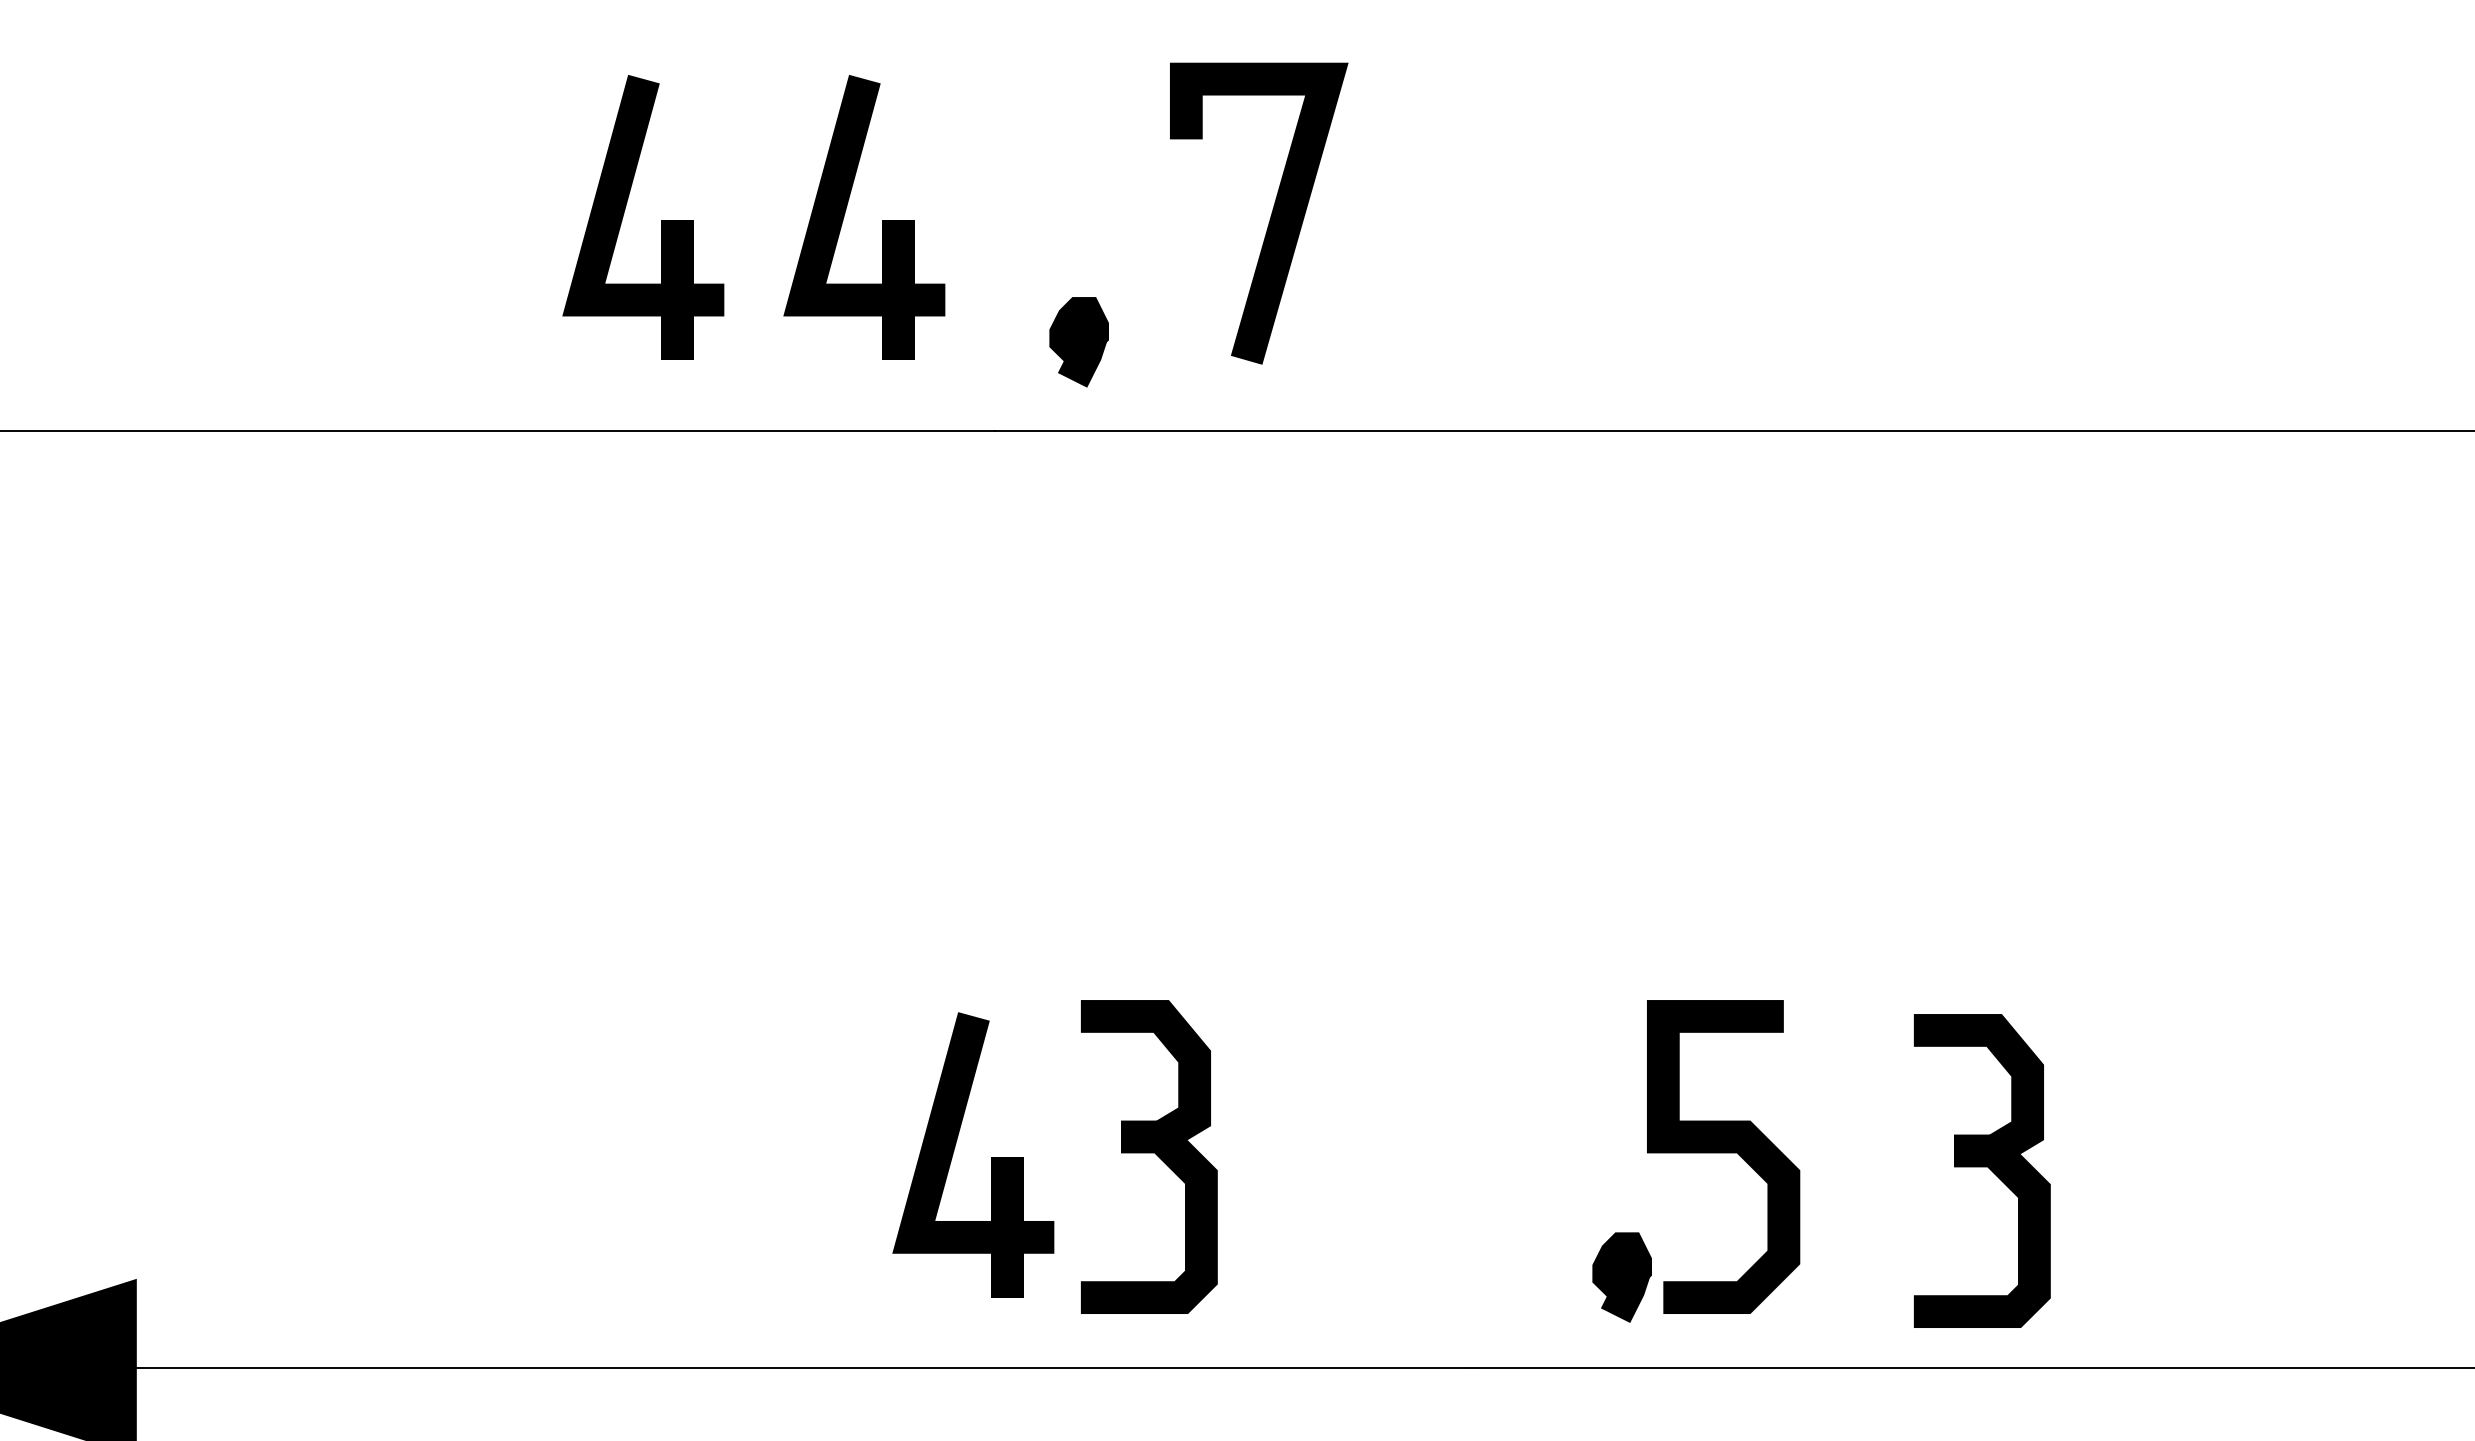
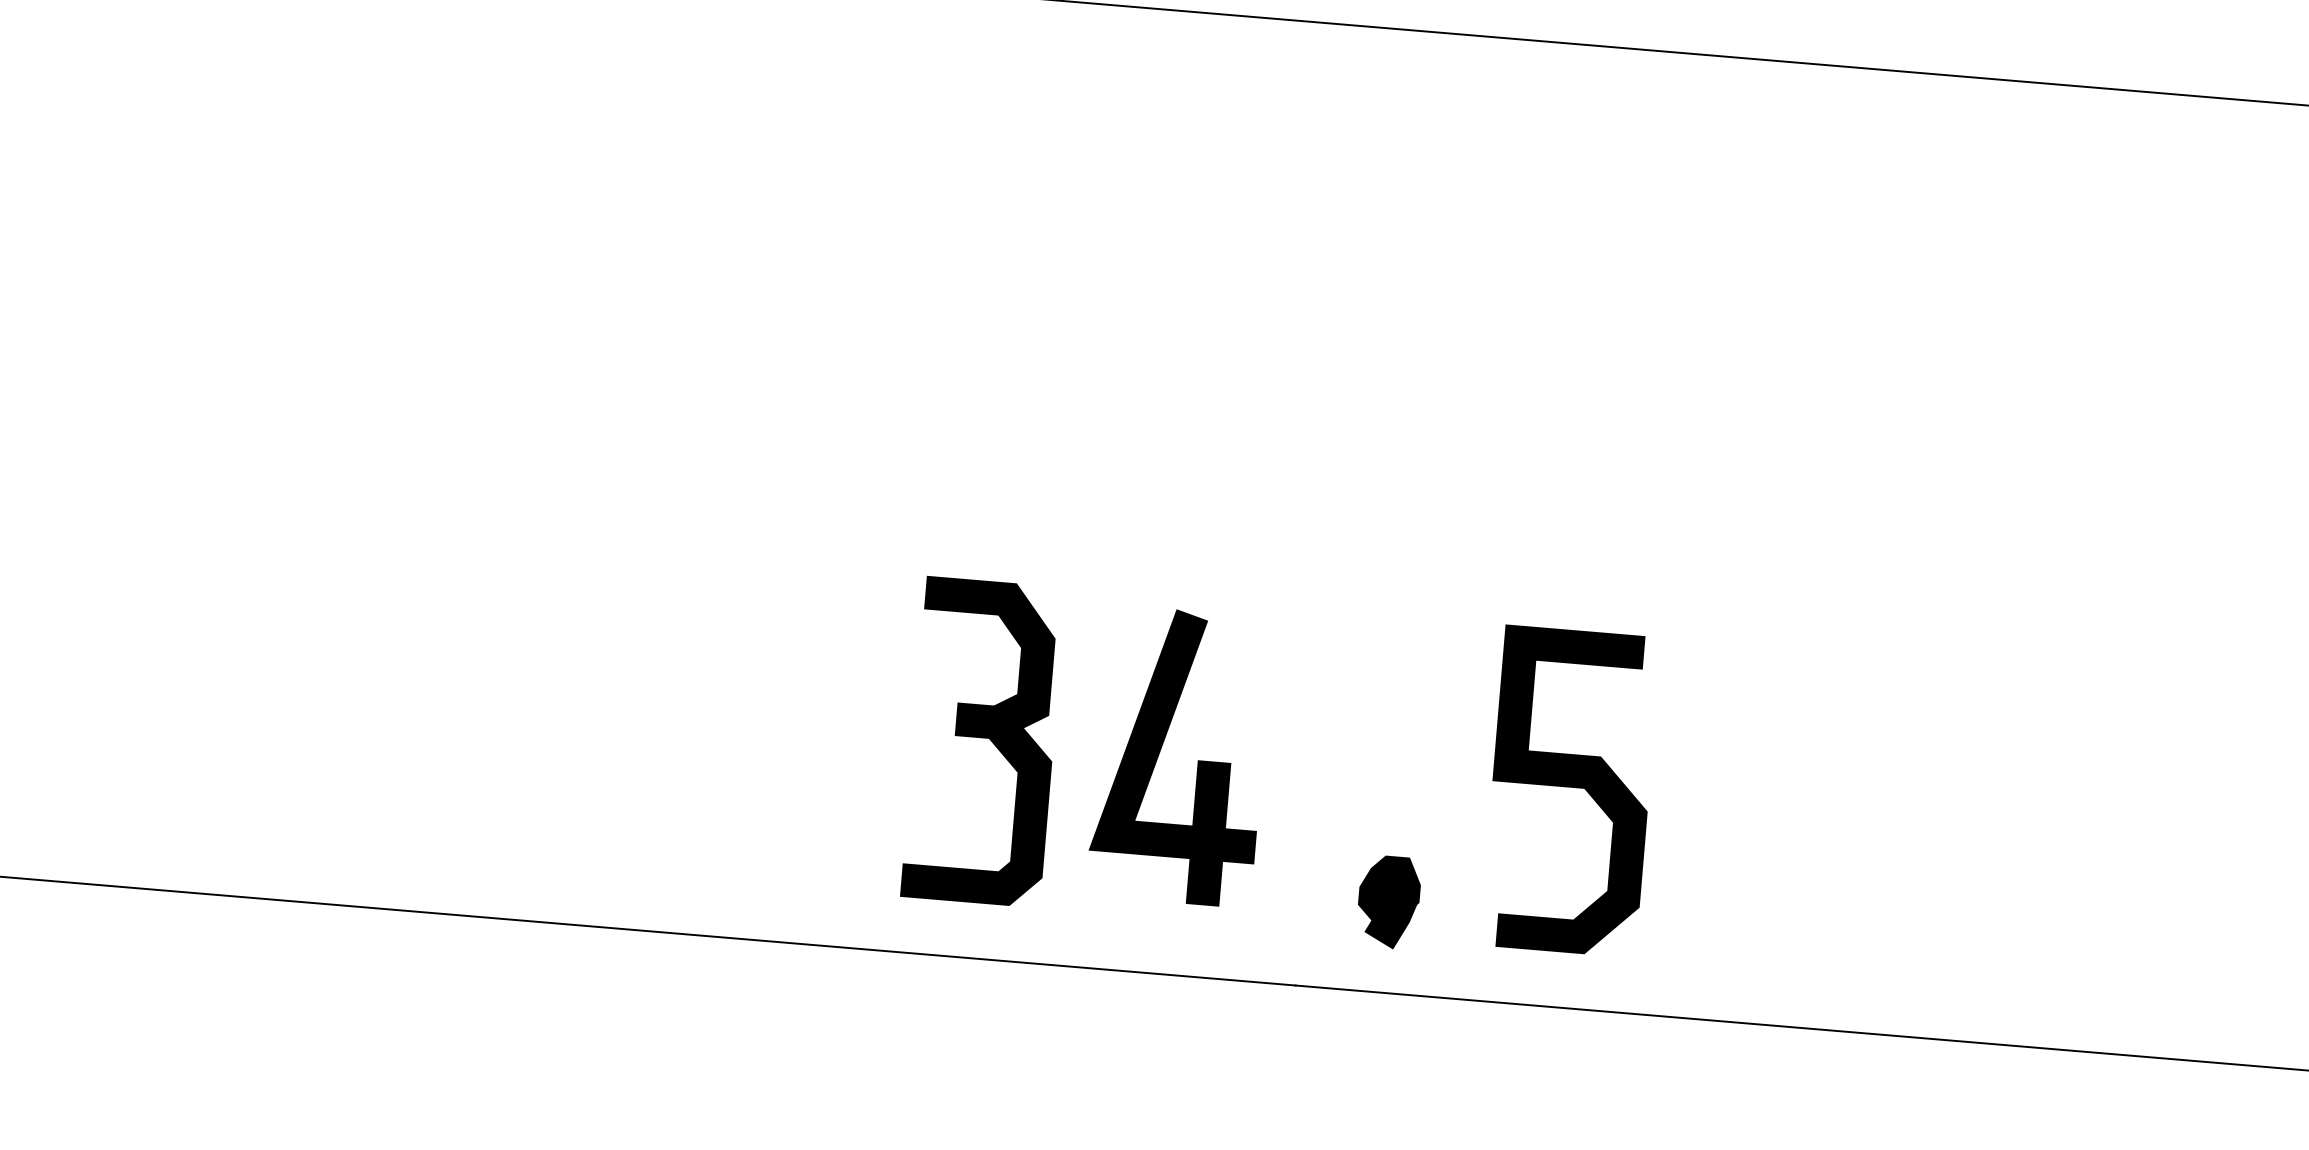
part: (991, 1157) -> (1198, 760), moved
part: (1982, 1170) -> (1833, 827), removed
part: (1621, 1277) -> (1388, 902), moved

